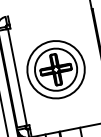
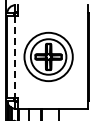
line: (17, 77) -> (15, 57), solid -> dashed

